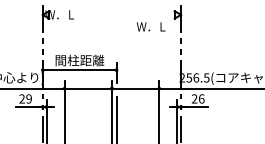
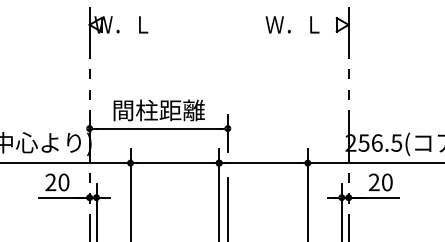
text: (150, 26) -> (291, 24), moved
text: (28, 98) -> (62, 181), 29 -> 20
text: (201, 98) -> (386, 181), 26 -> 20

